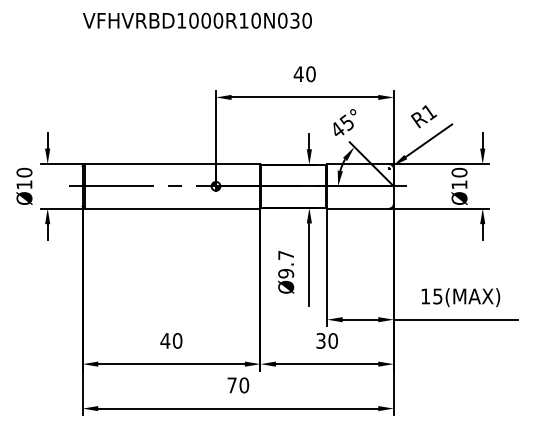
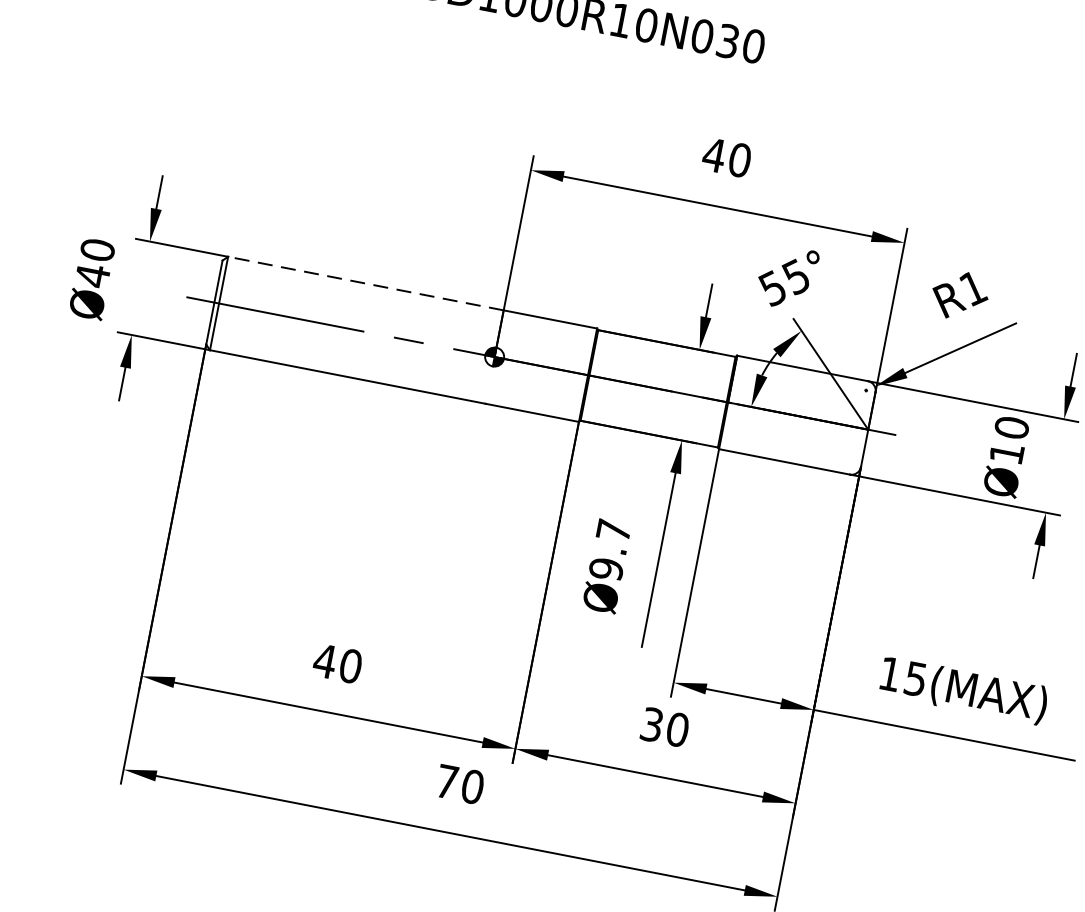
text: (336, 130) -> (770, 288), 45° -> 55°
line: (150, 164) -> (365, 284), solid -> dashed
text: (24, 184) -> (92, 274), Ø10 -> Ø40

